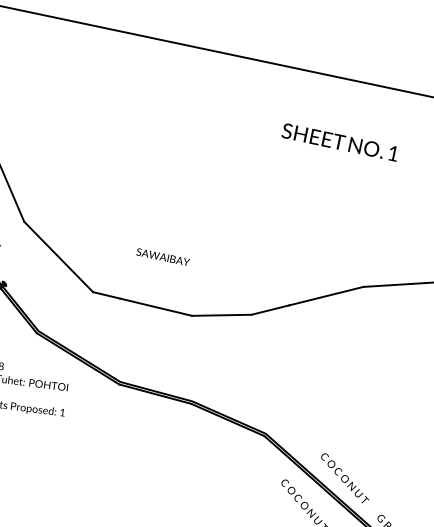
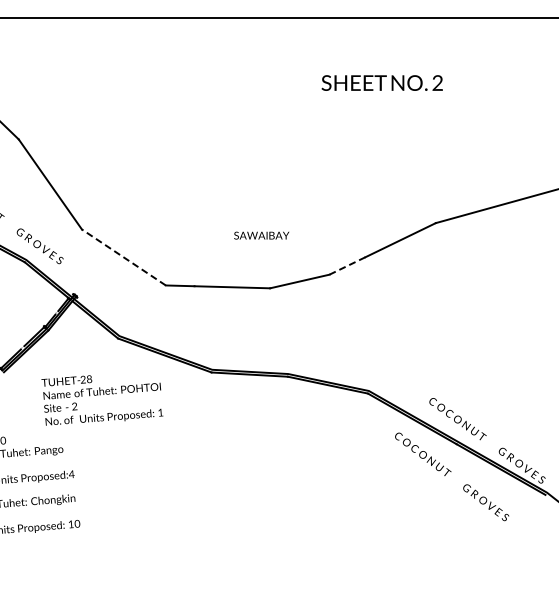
text: (393, 152) -> (437, 82), 1 -> 2
line: (58, 256) -> (123, 257), solid -> dashed
text: (162, 257) -> (261, 235), moved
line: (270, 309) -> (347, 265), solid -> dashed

